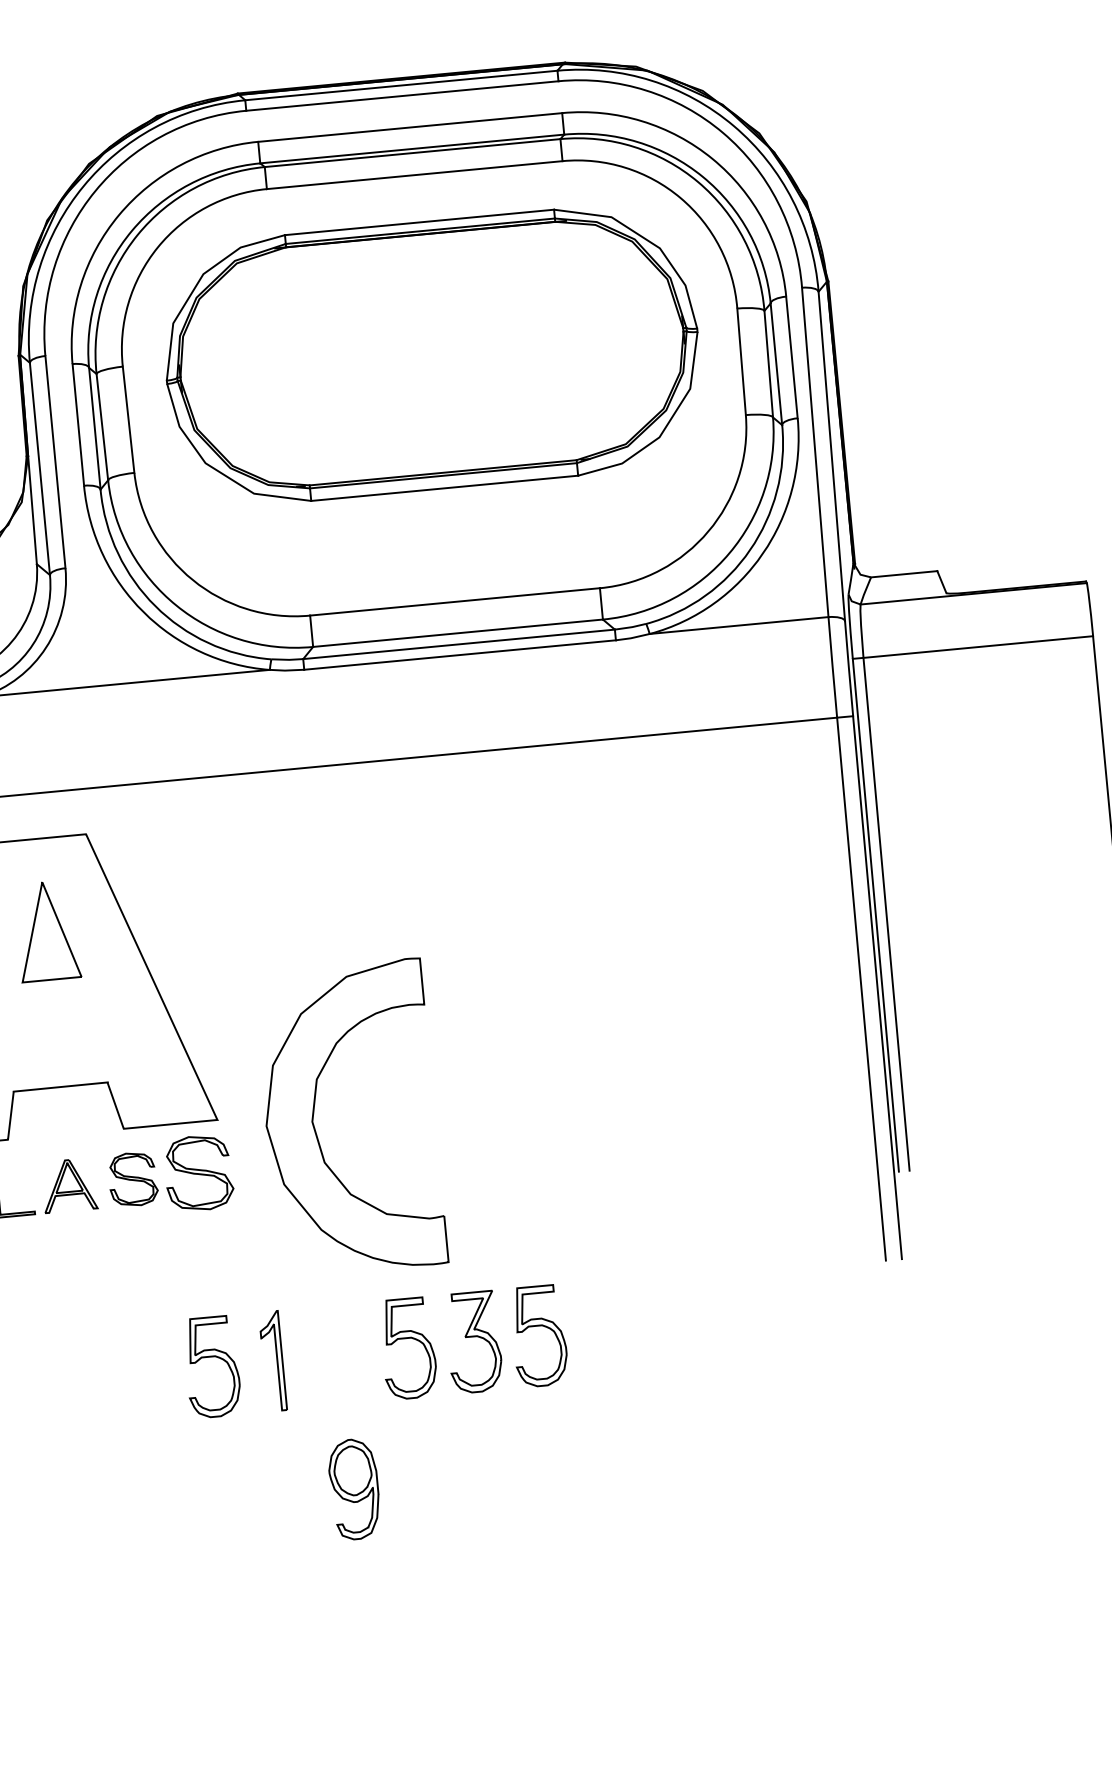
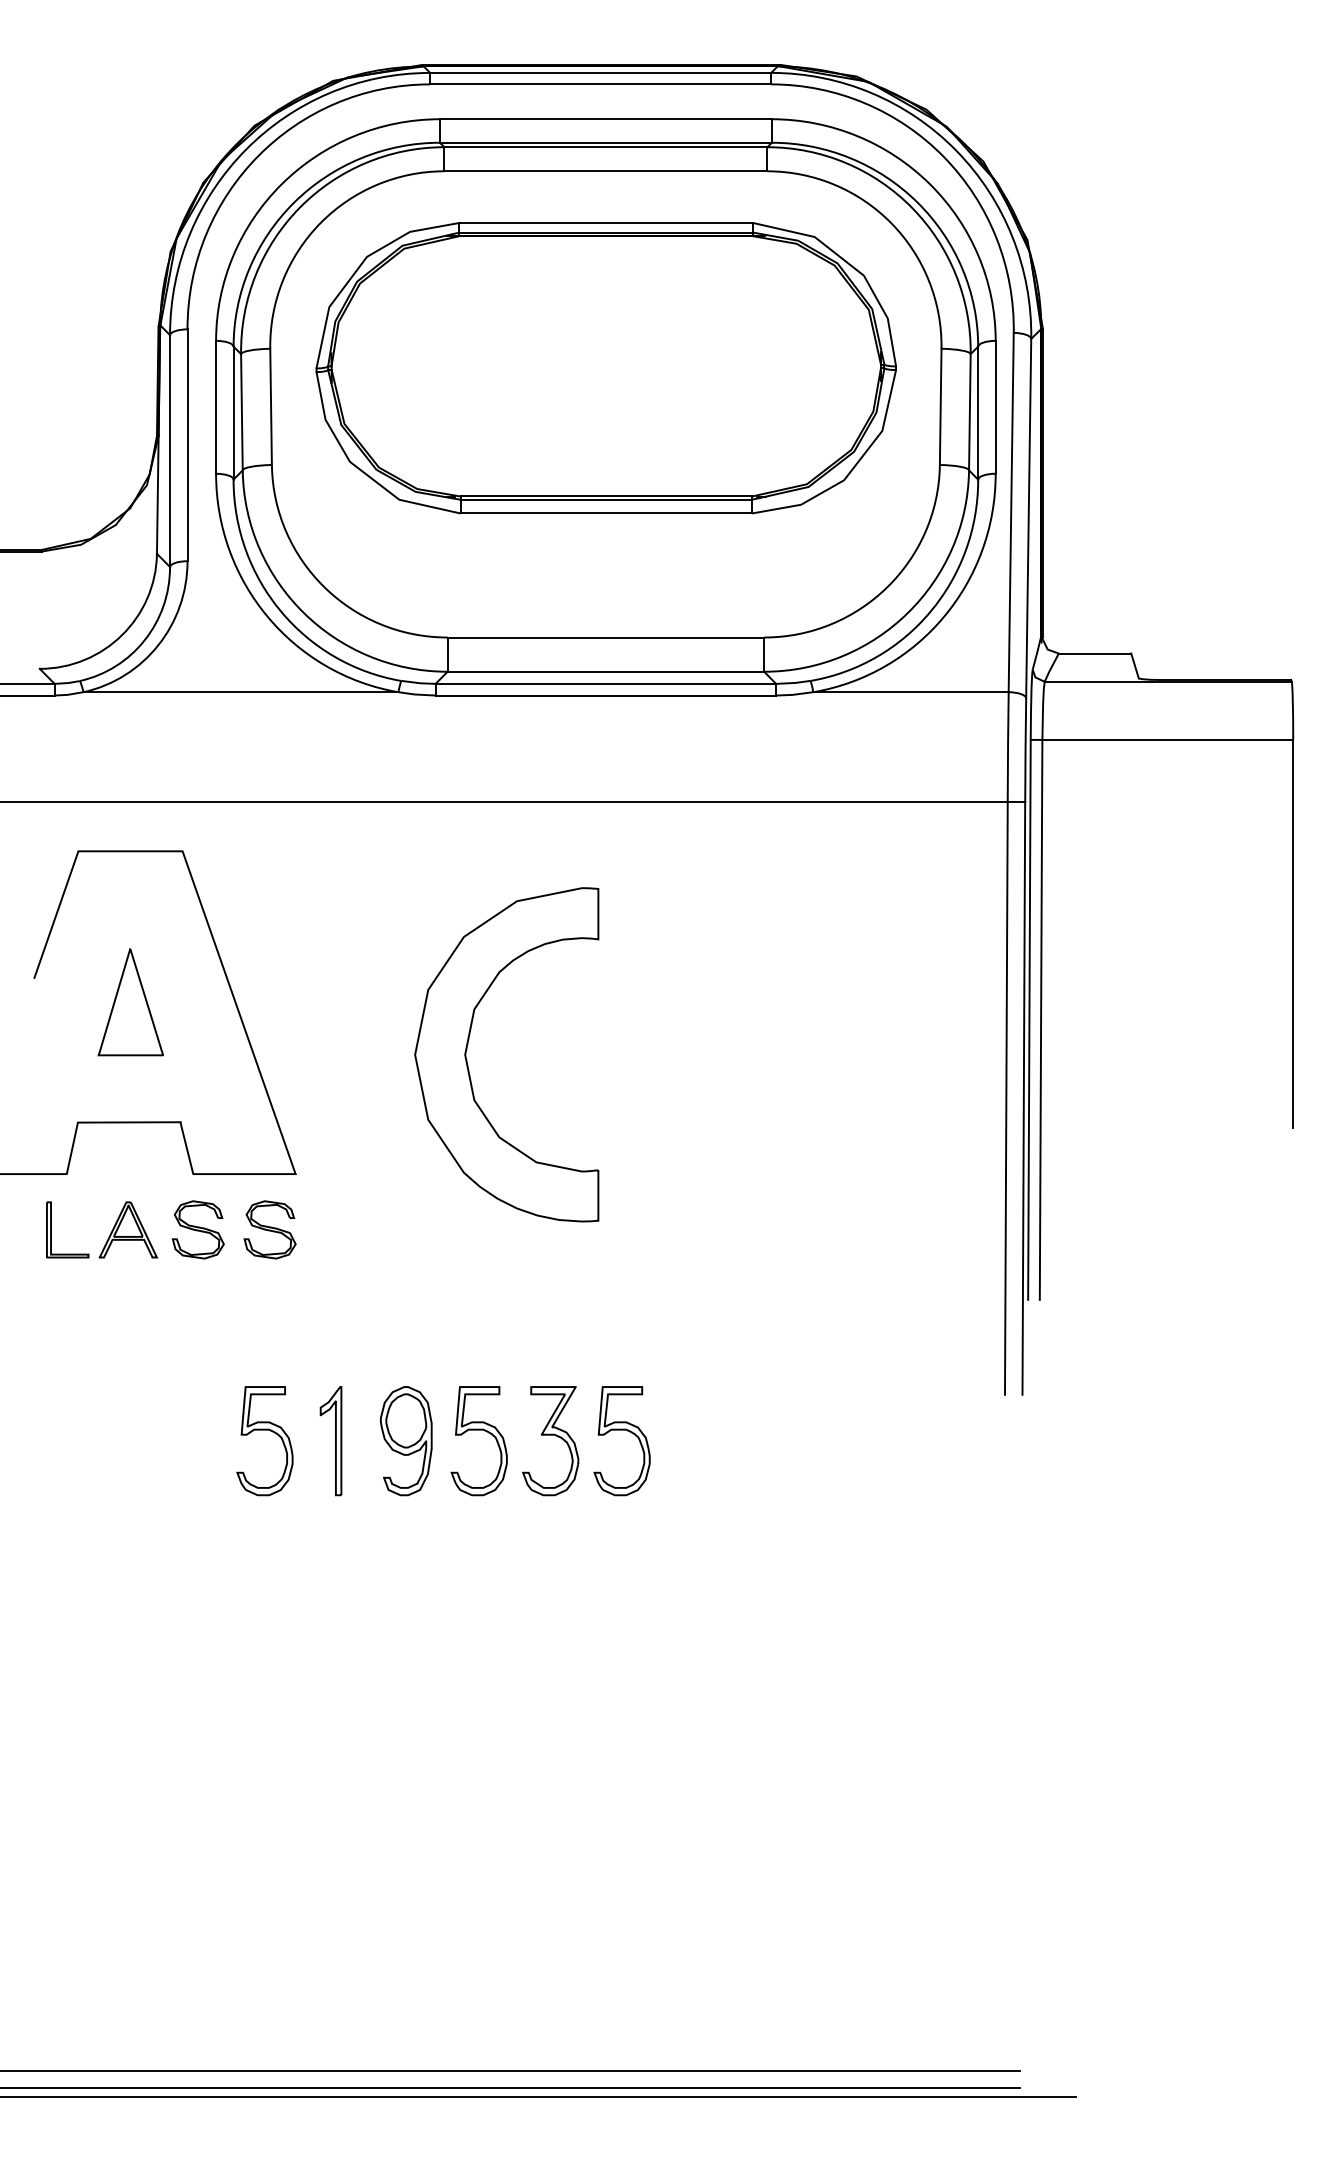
curve: (34, 927) -> (117, 996), moved
part: (314, 1112) -> (468, 1044), moved
part: (198, 1172) -> (269, 1229), size x0.71
part: (353, 1489) -> (405, 1441), moved

